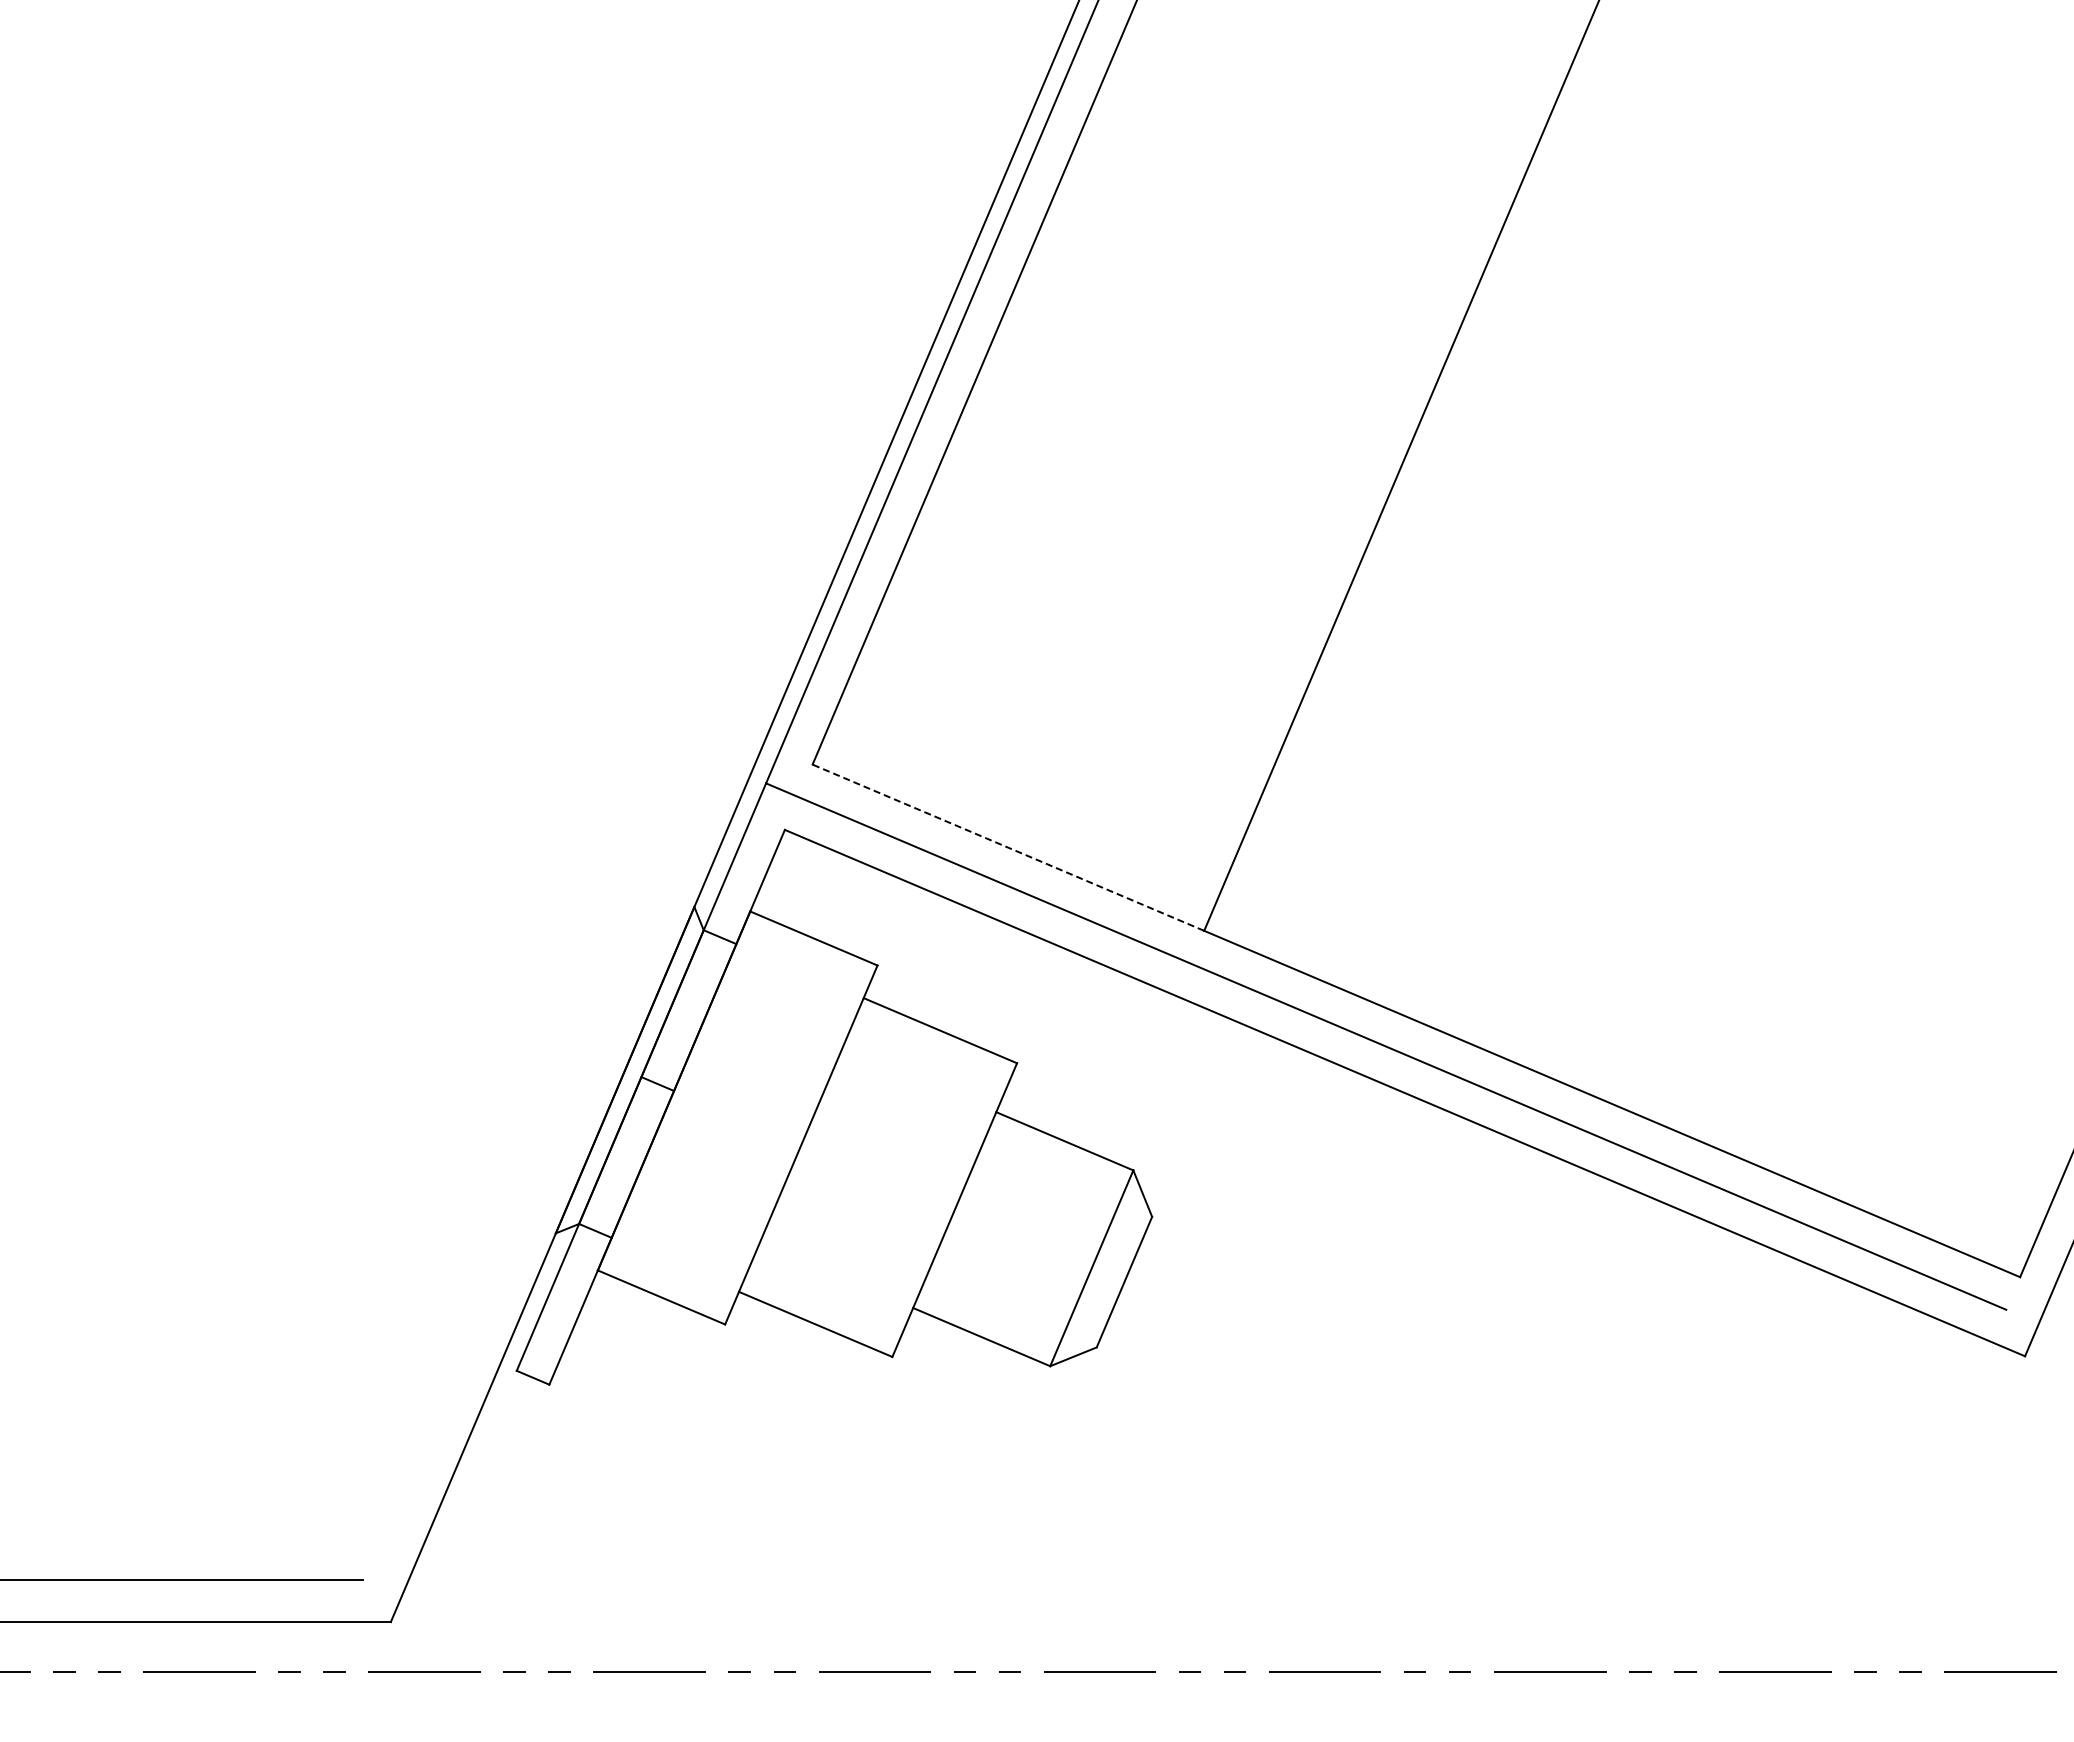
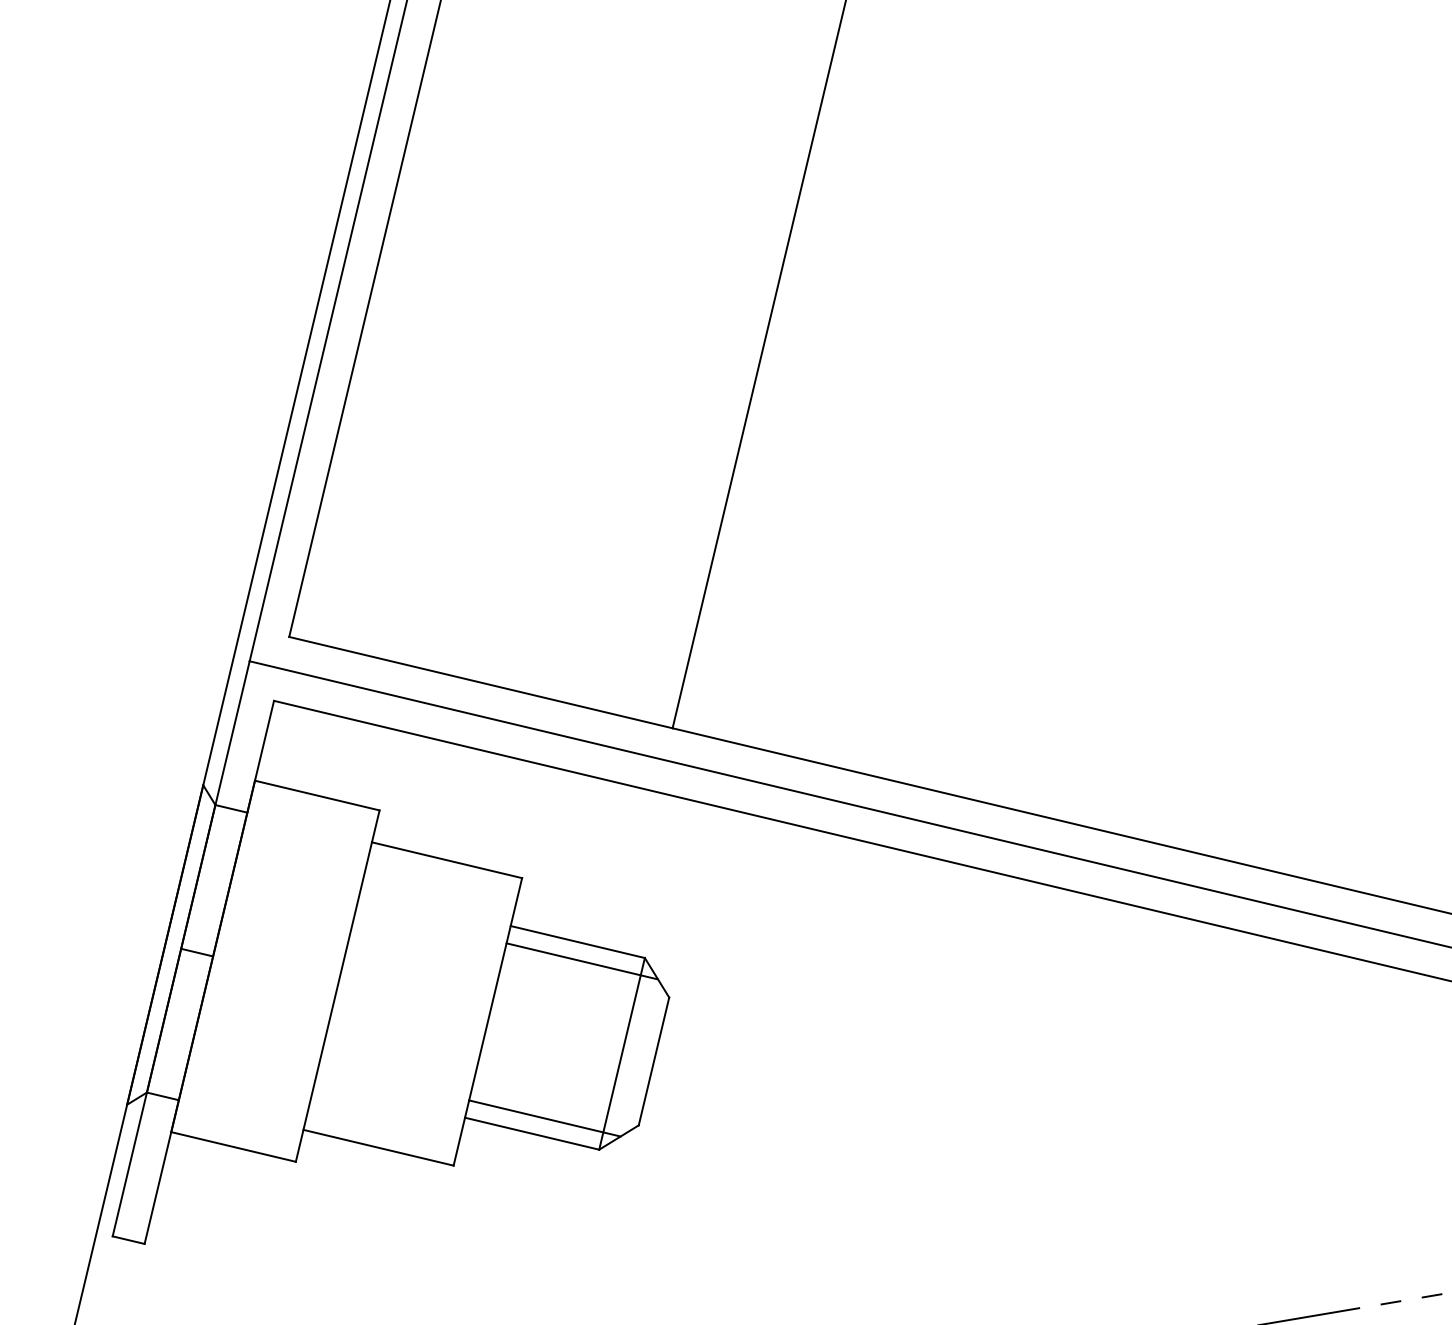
line: (1008, 847) -> (480, 682), dashed -> solid
line: (1065, 1162) -> (581, 961), added
line: (997, 1323) -> (544, 1118), added

